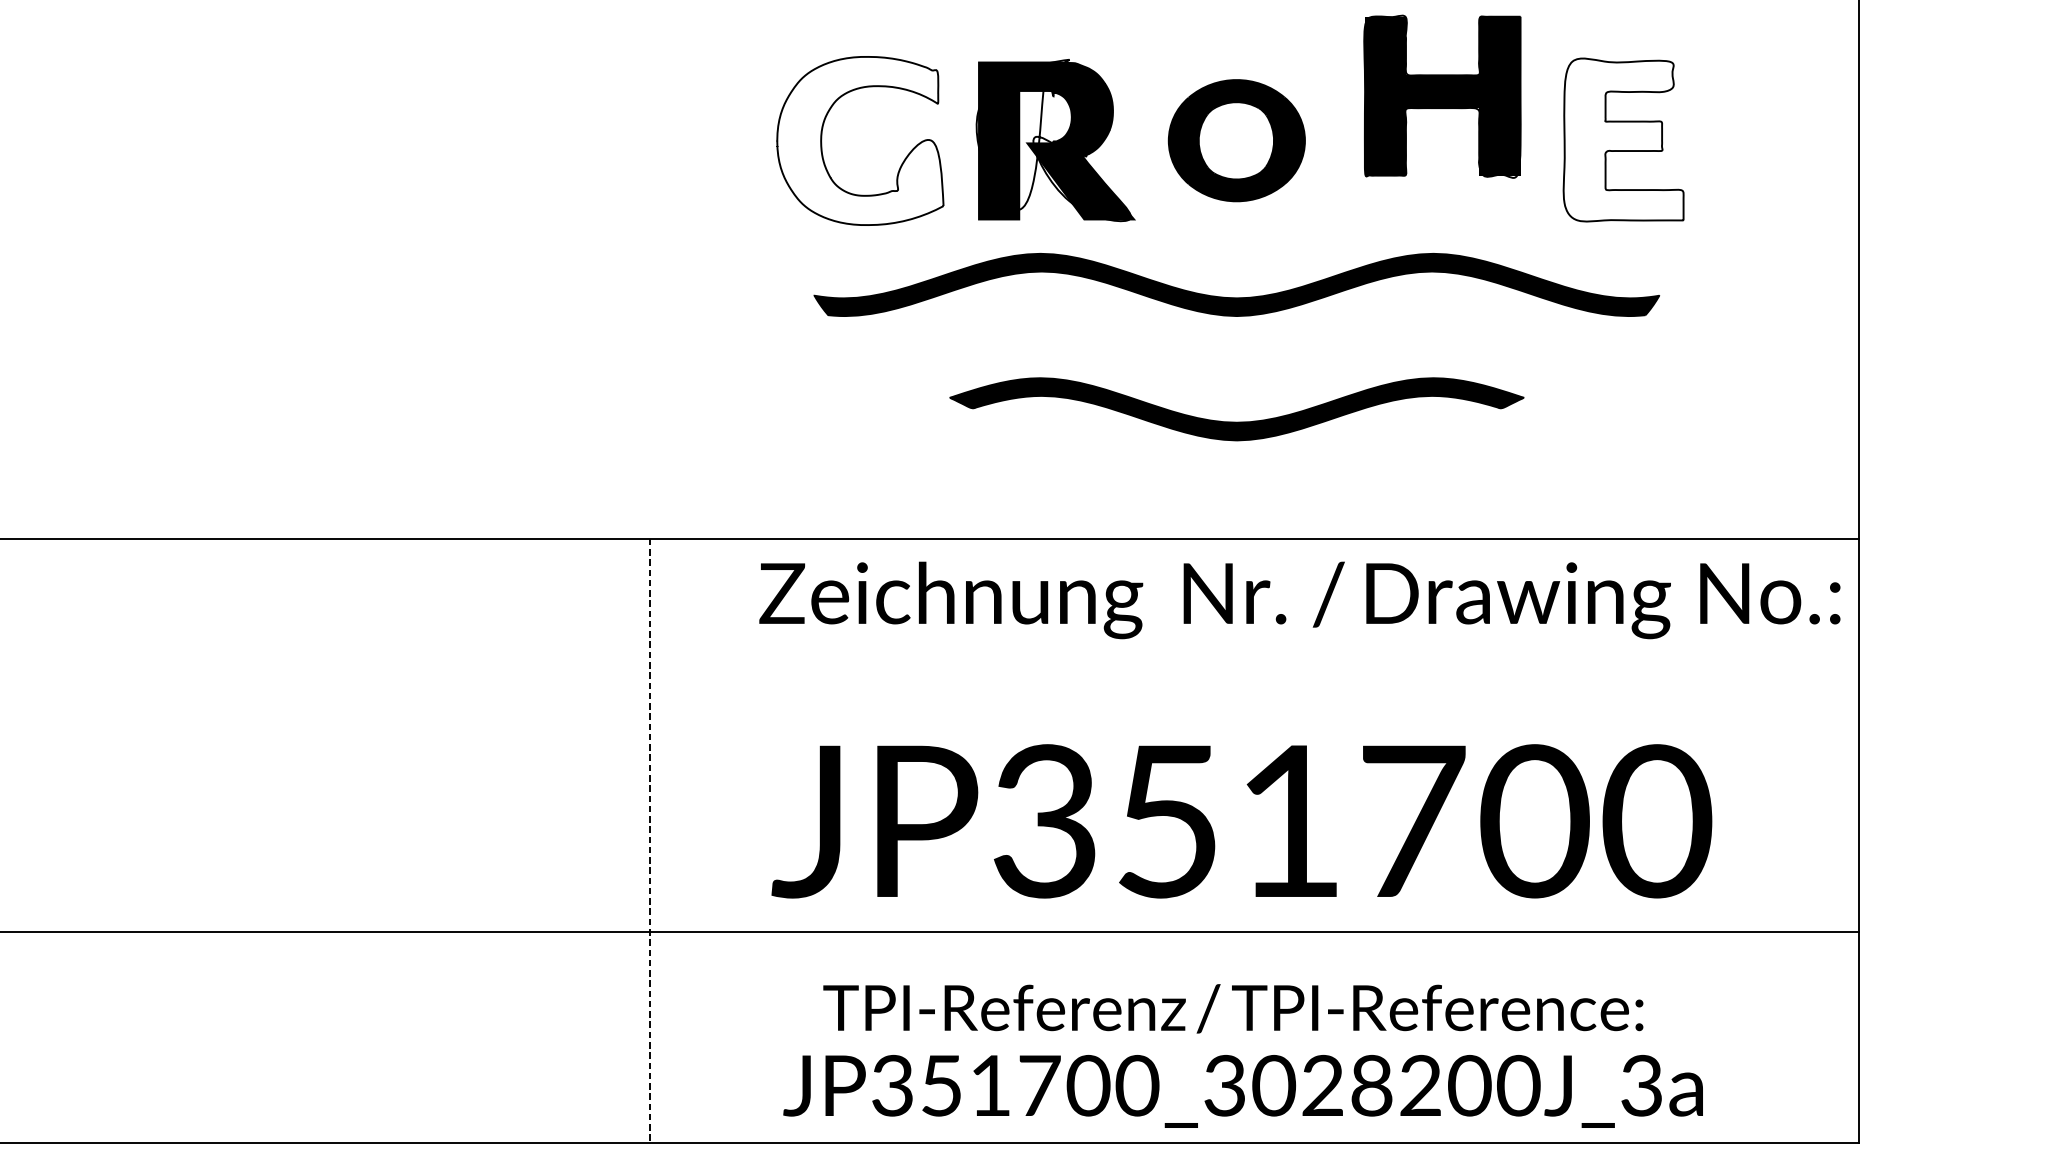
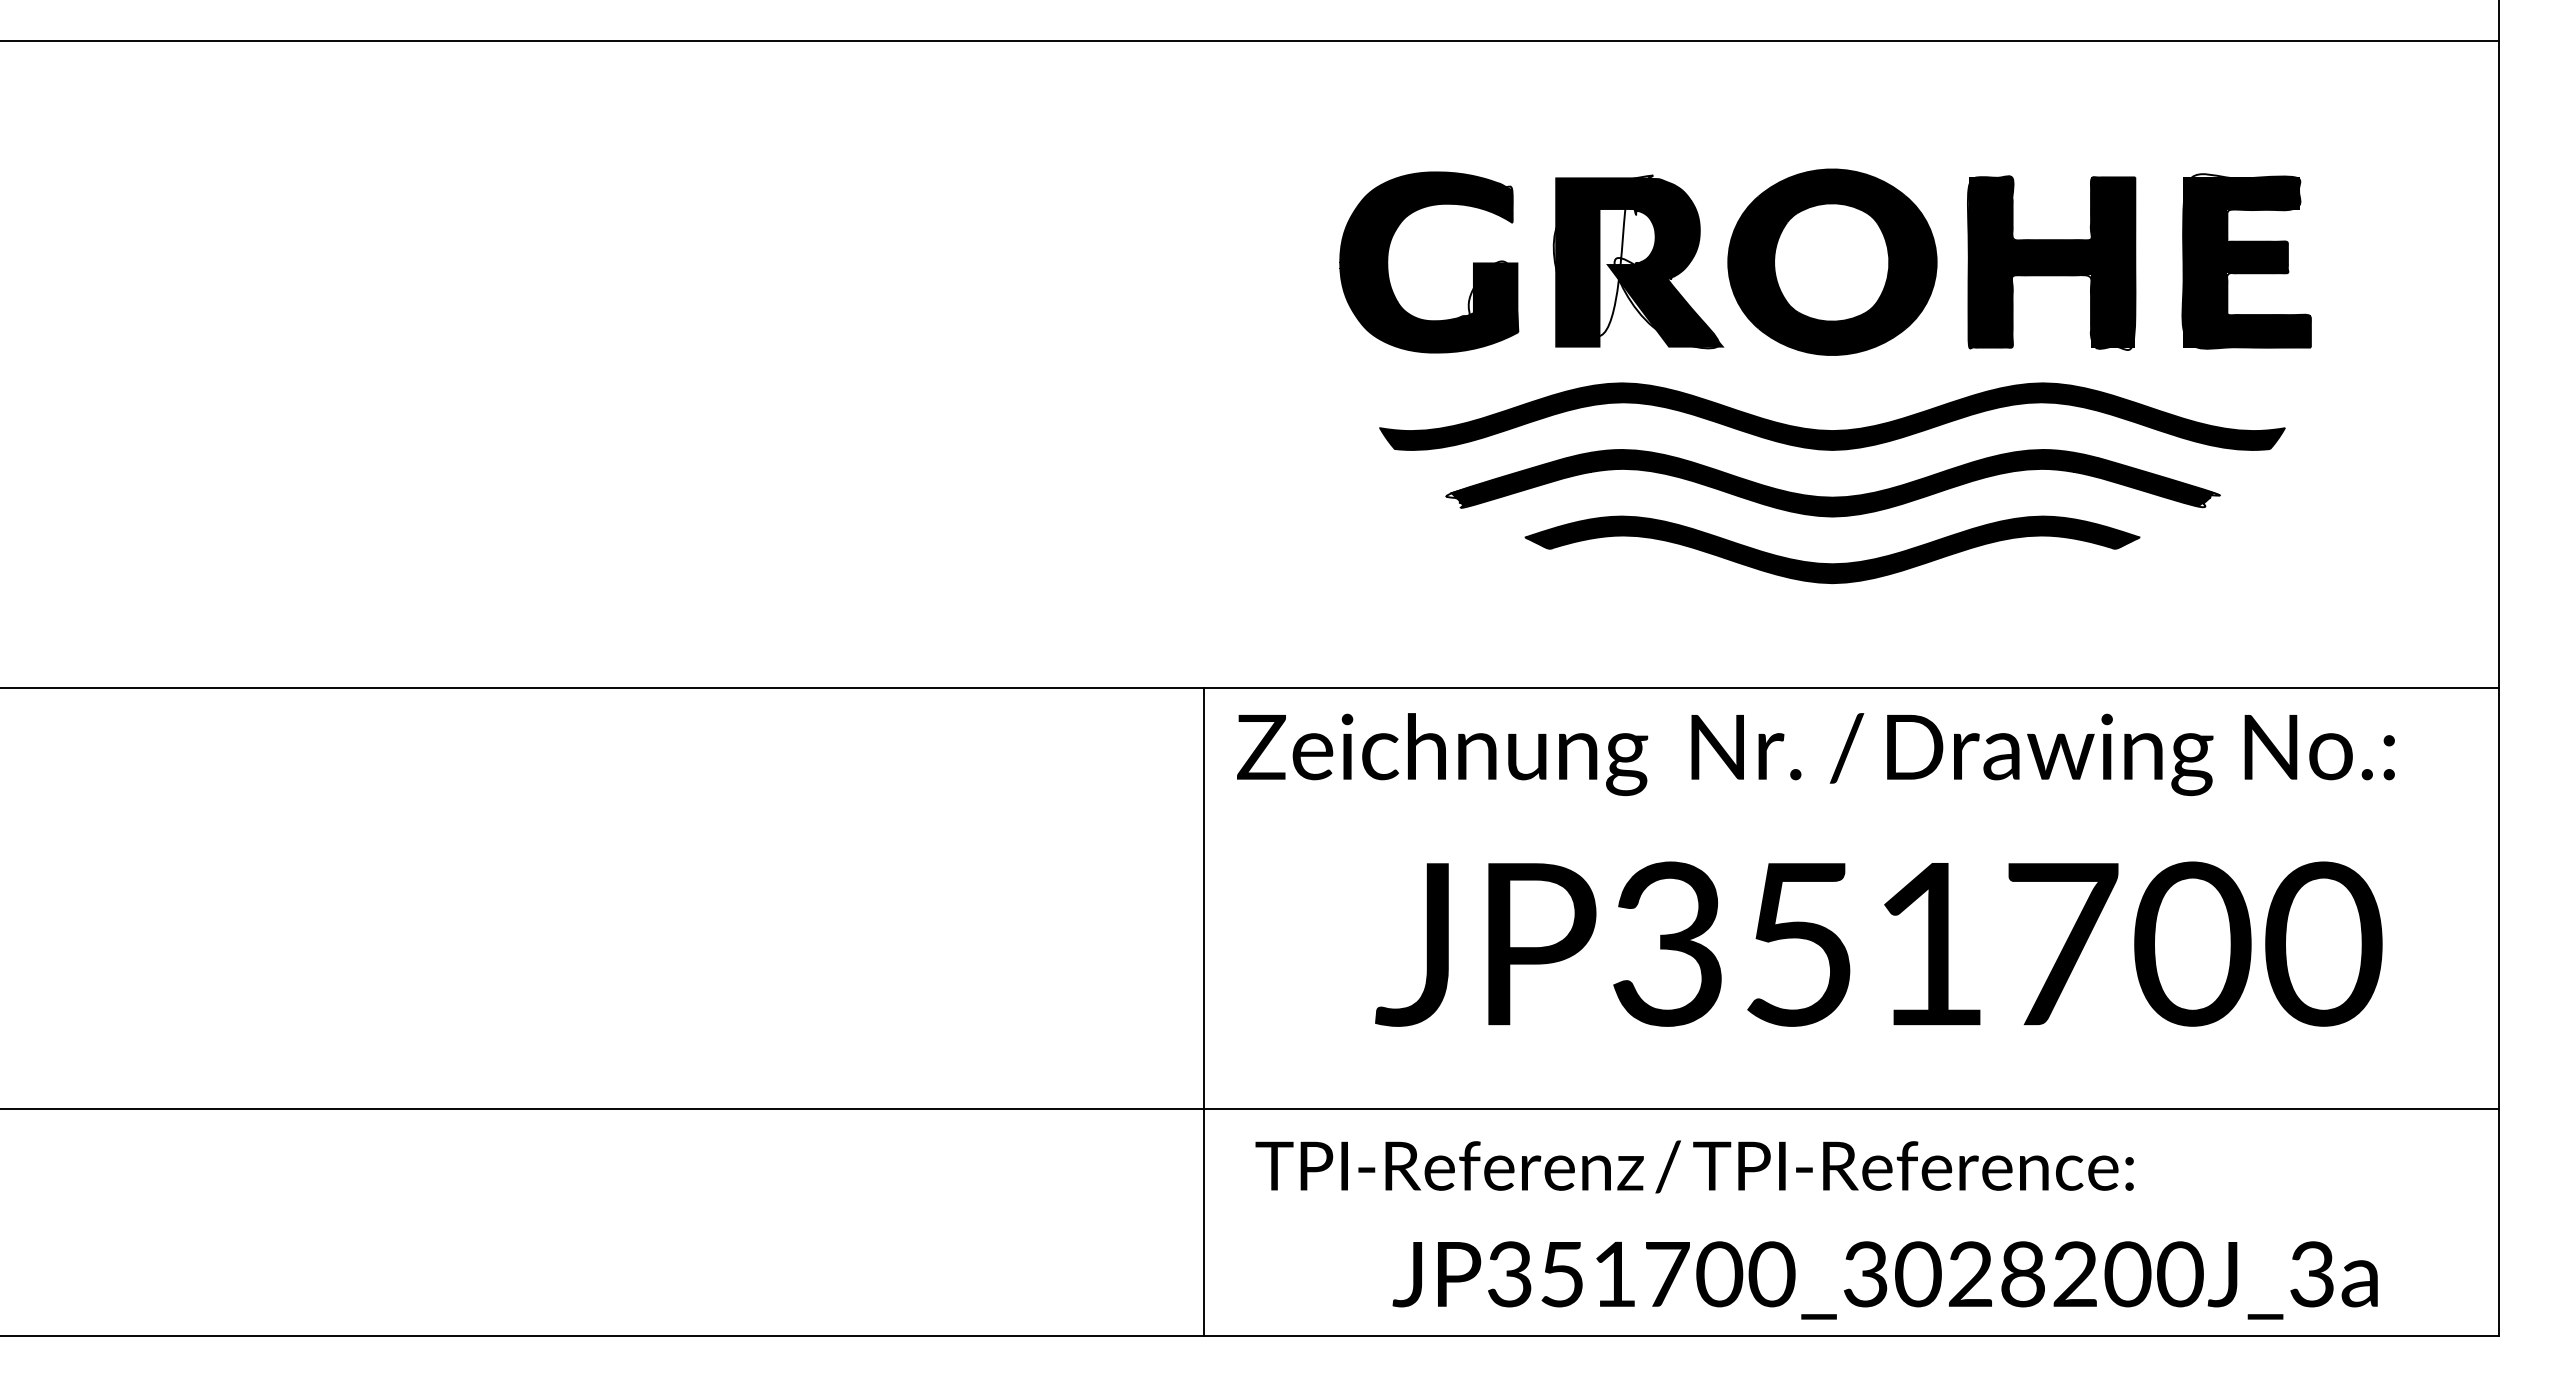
part: (1442, 96) -> (2051, 262), moved
fill: (860, 140) -> (1429, 262), added
part: (1236, 140) -> (1832, 261), size x1.43
fill: (1623, 140) -> (2246, 262), added
part: (1236, 359) -> (1832, 496), added
text: (1299, 600) -> (1815, 754), moved
text: (1241, 820) -> (1878, 943), moved
line: (649, 841) -> (1203, 1012), dashed -> solid
text: (1233, 1008) -> (1694, 1166), moved
text: (1242, 1091) -> (1884, 1280), moved

